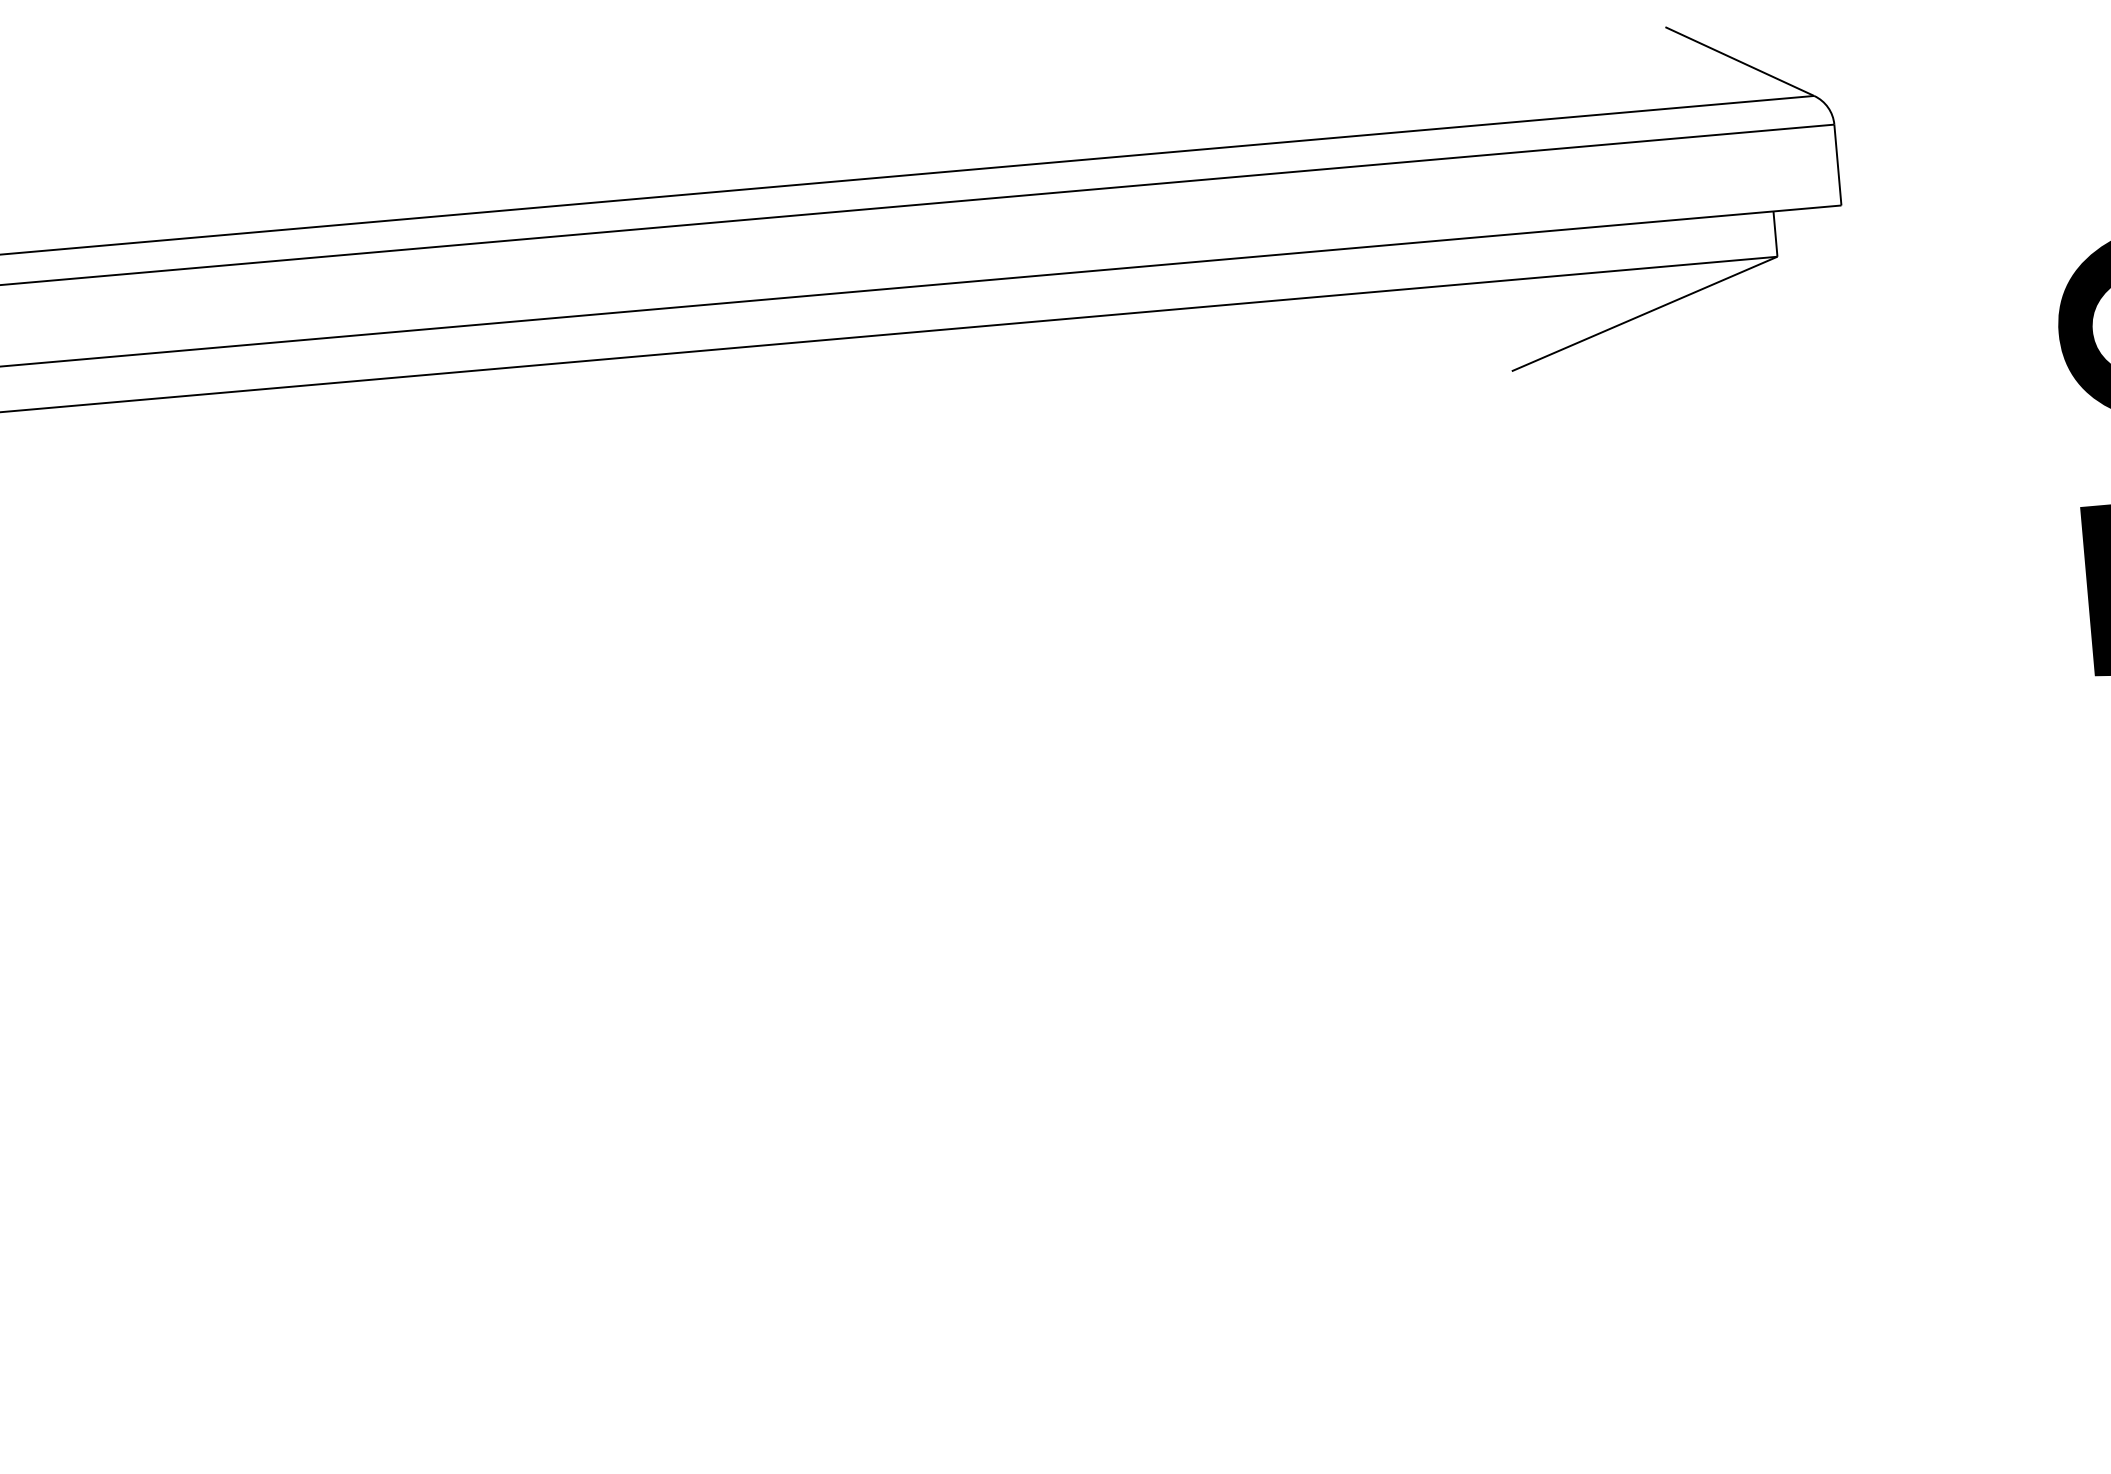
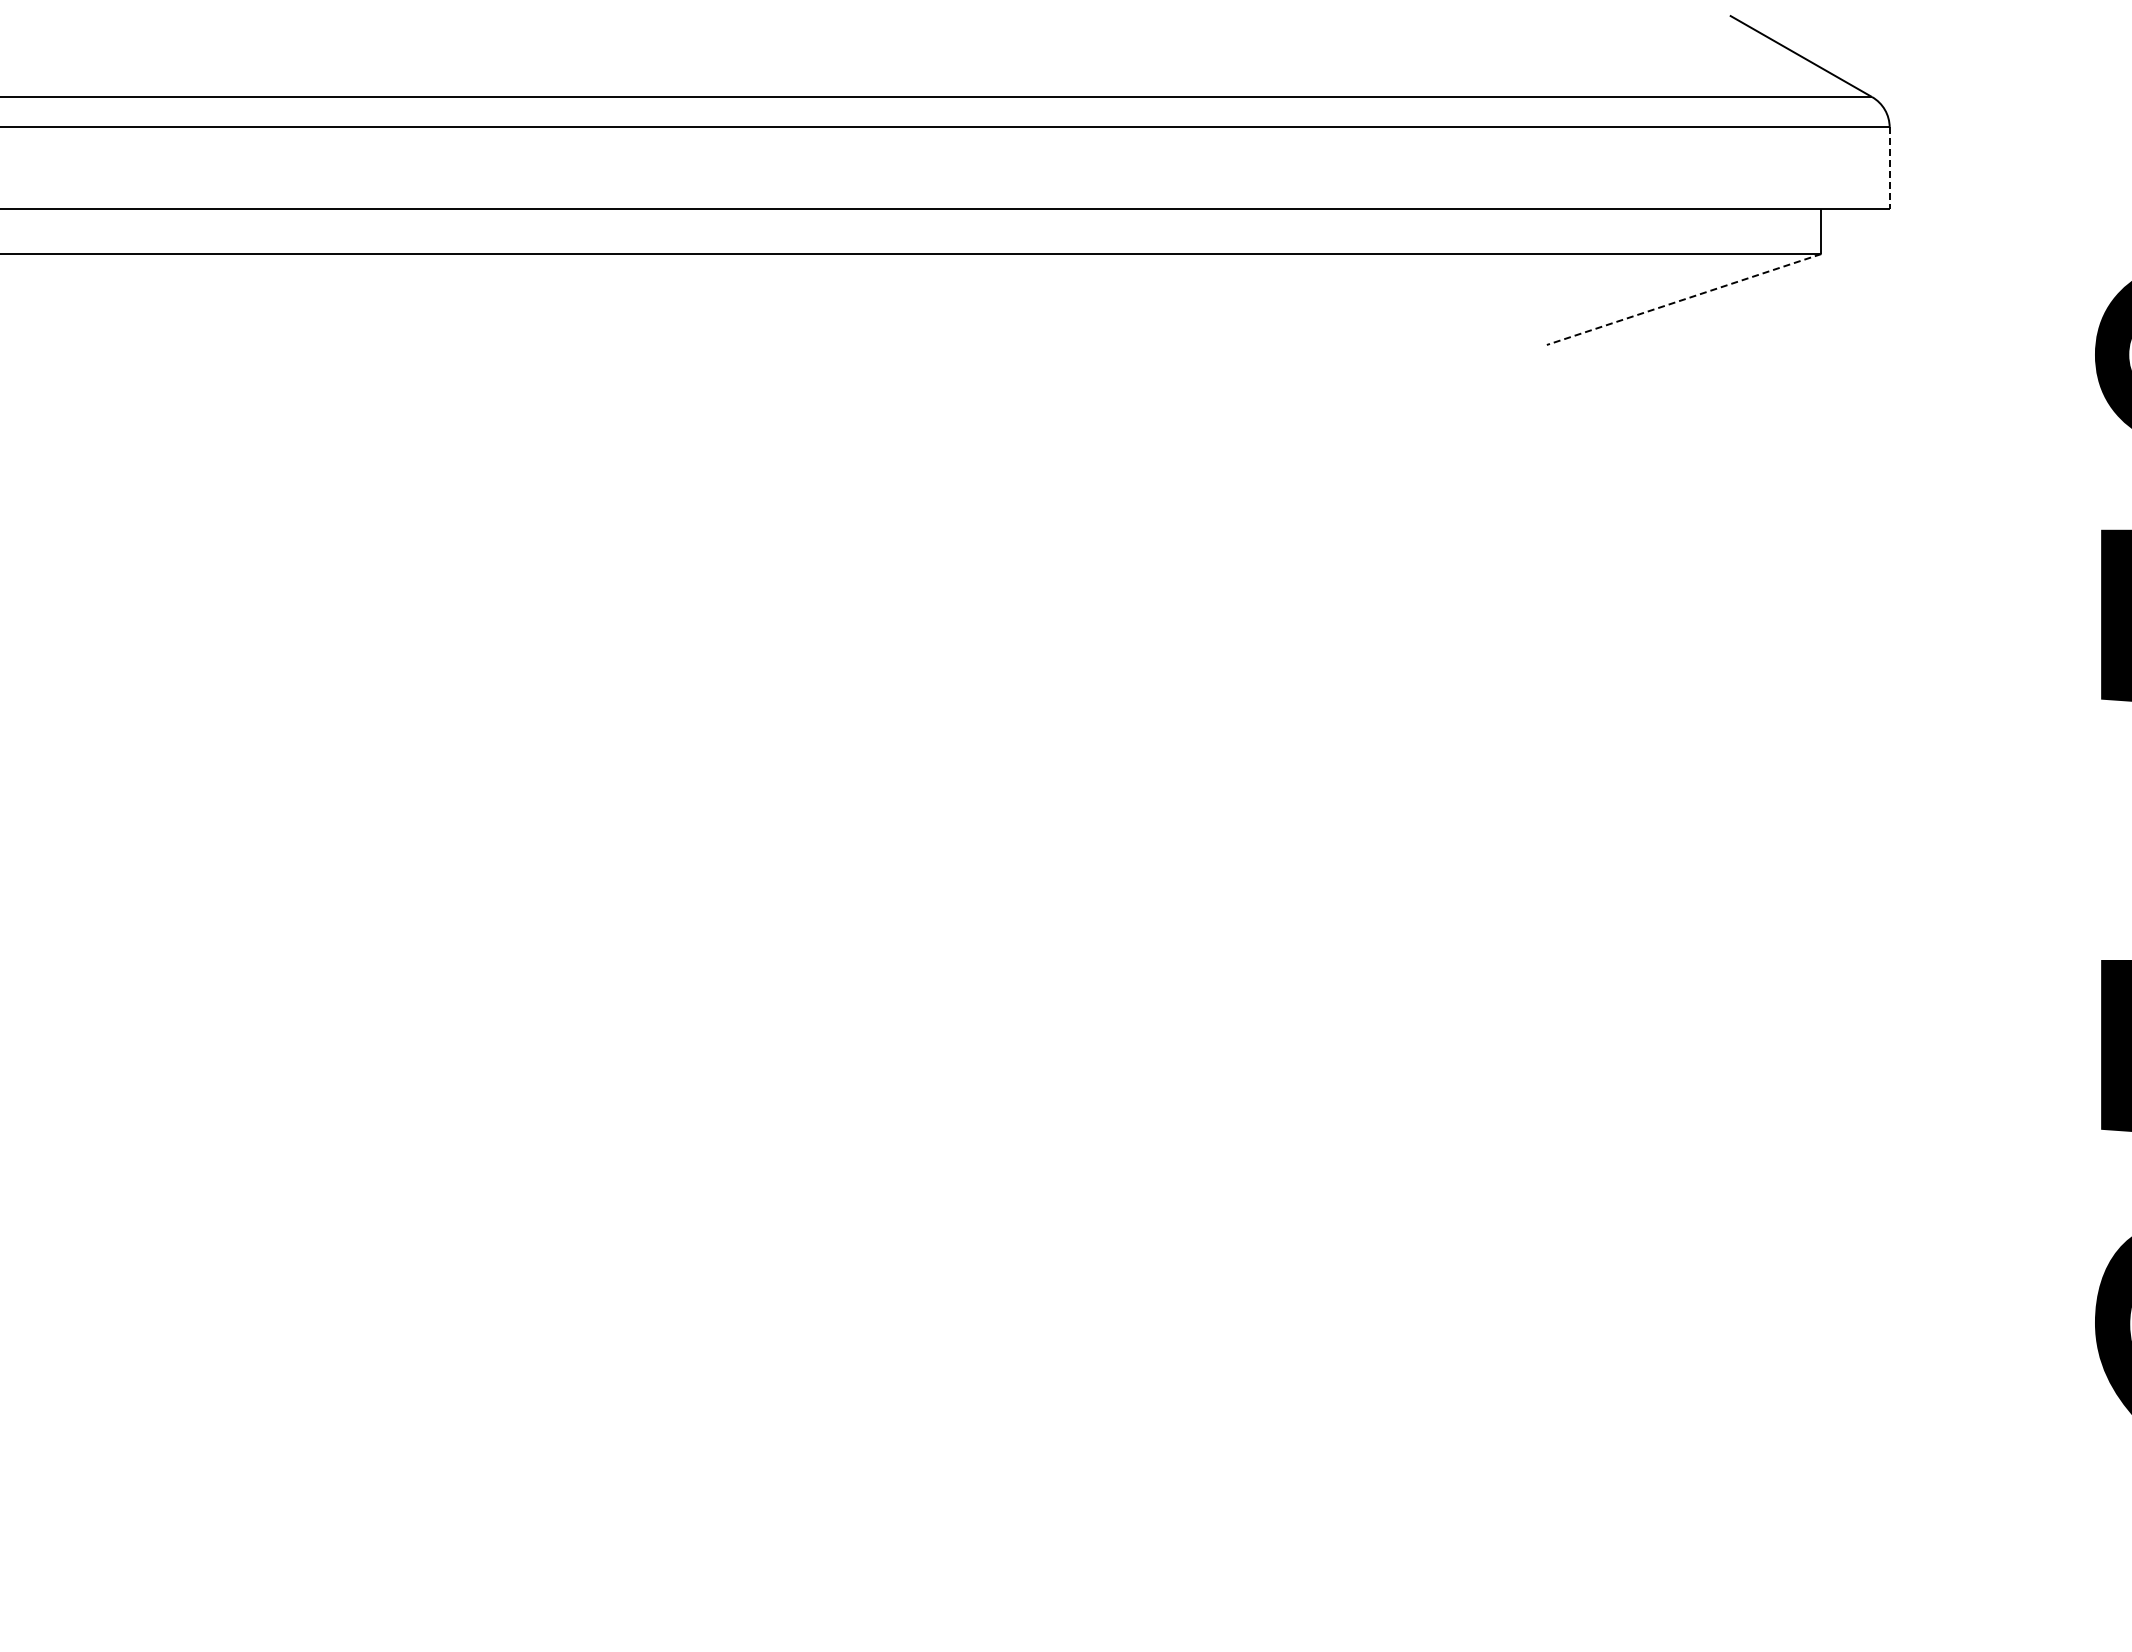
line: (1837, 164) -> (1889, 167), solid -> dashed
line: (1644, 313) -> (1684, 299), solid -> dashed

